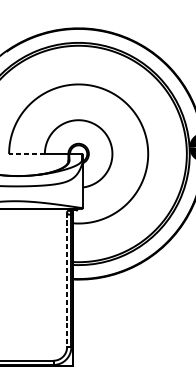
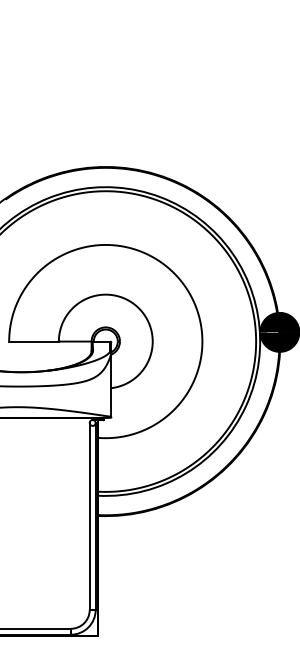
line: (27, 153) -> (34, 341), dashed -> solid
line: (66, 279) -> (89, 516), dashed -> solid

